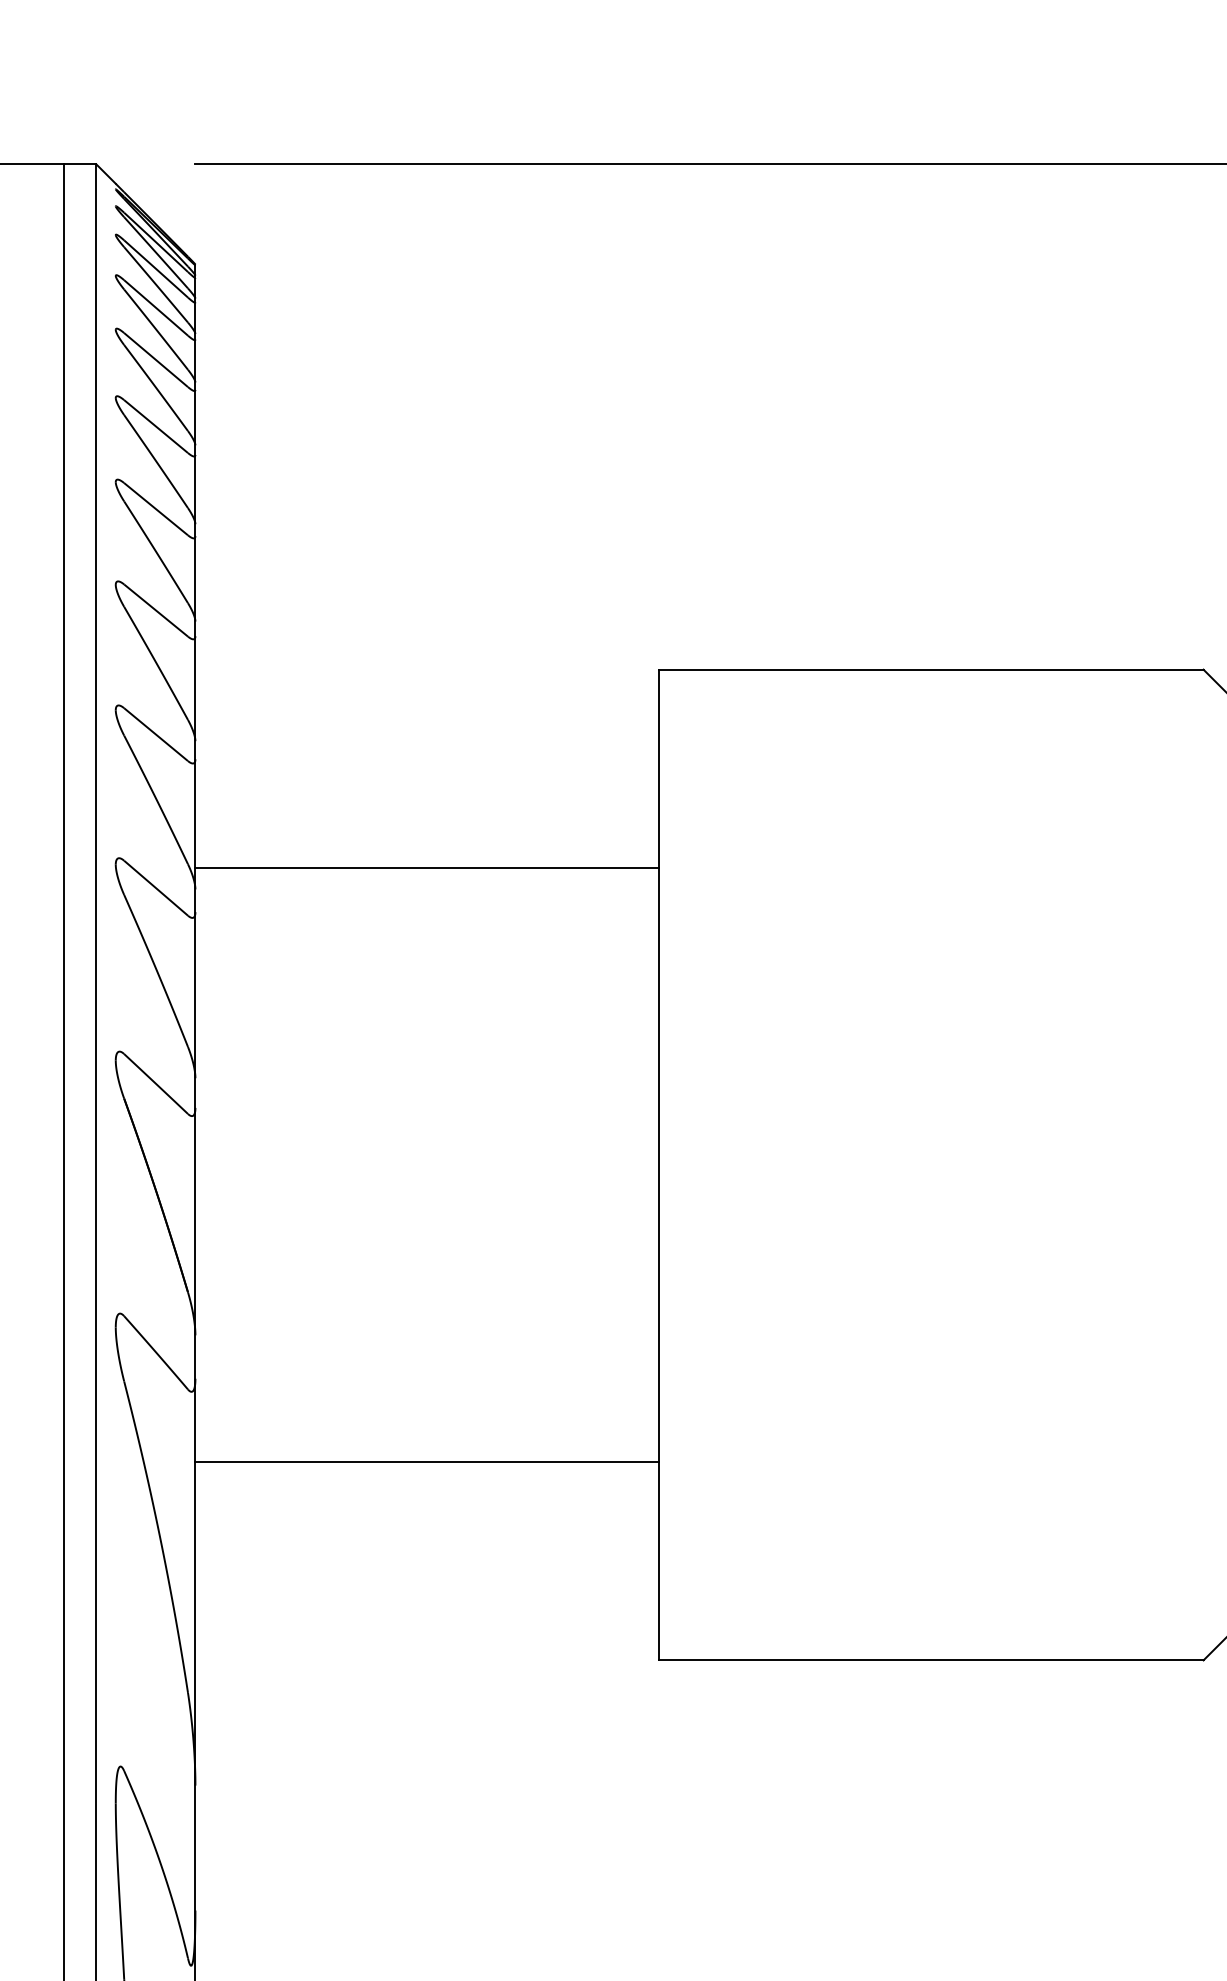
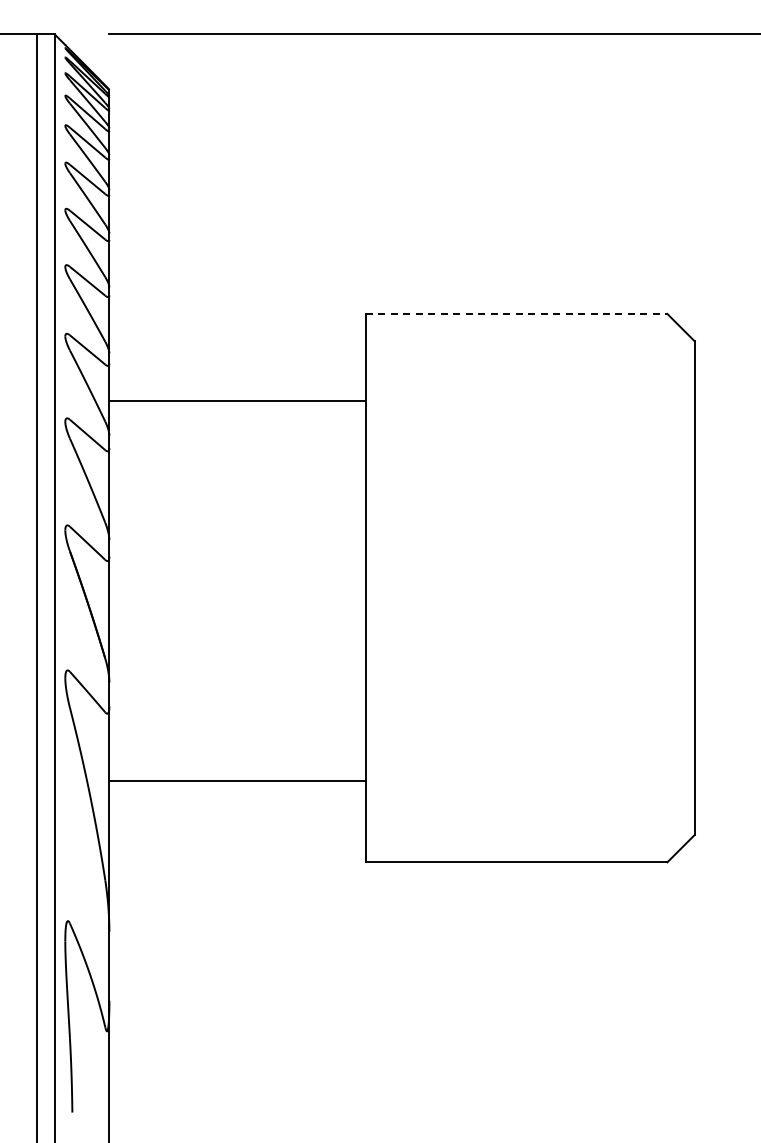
line: (930, 668) -> (516, 313), solid -> dashed
line: (426, 867) -> (237, 400), moved
line: (426, 1461) -> (237, 780), moved

